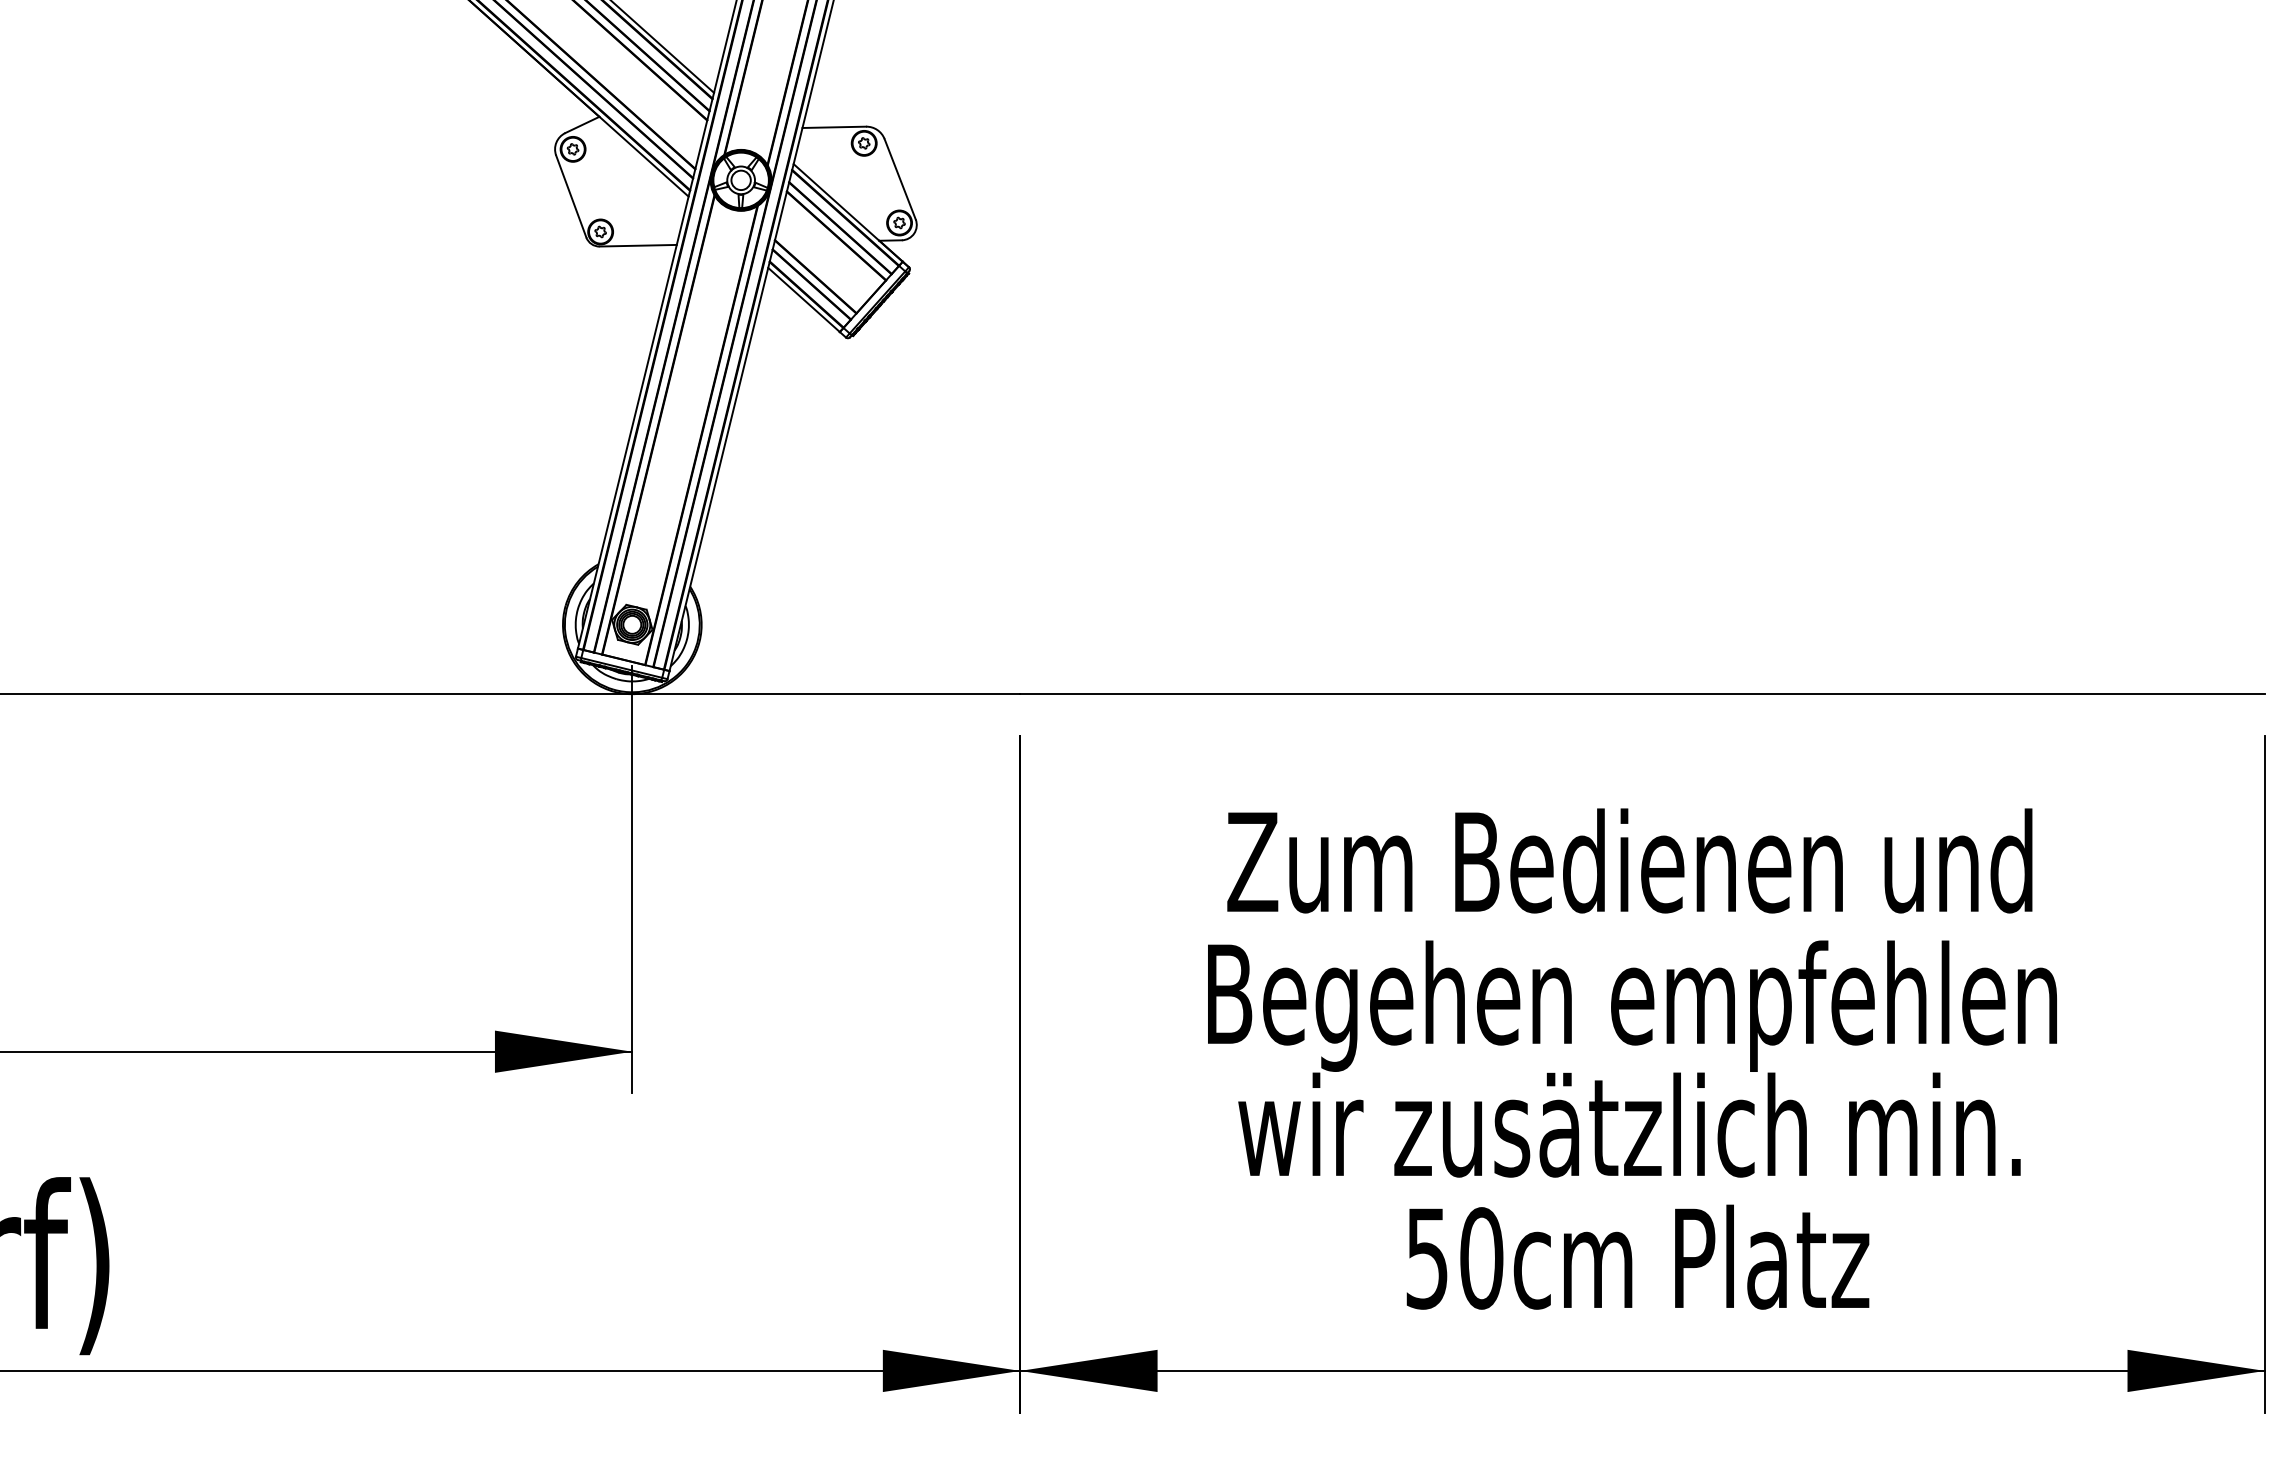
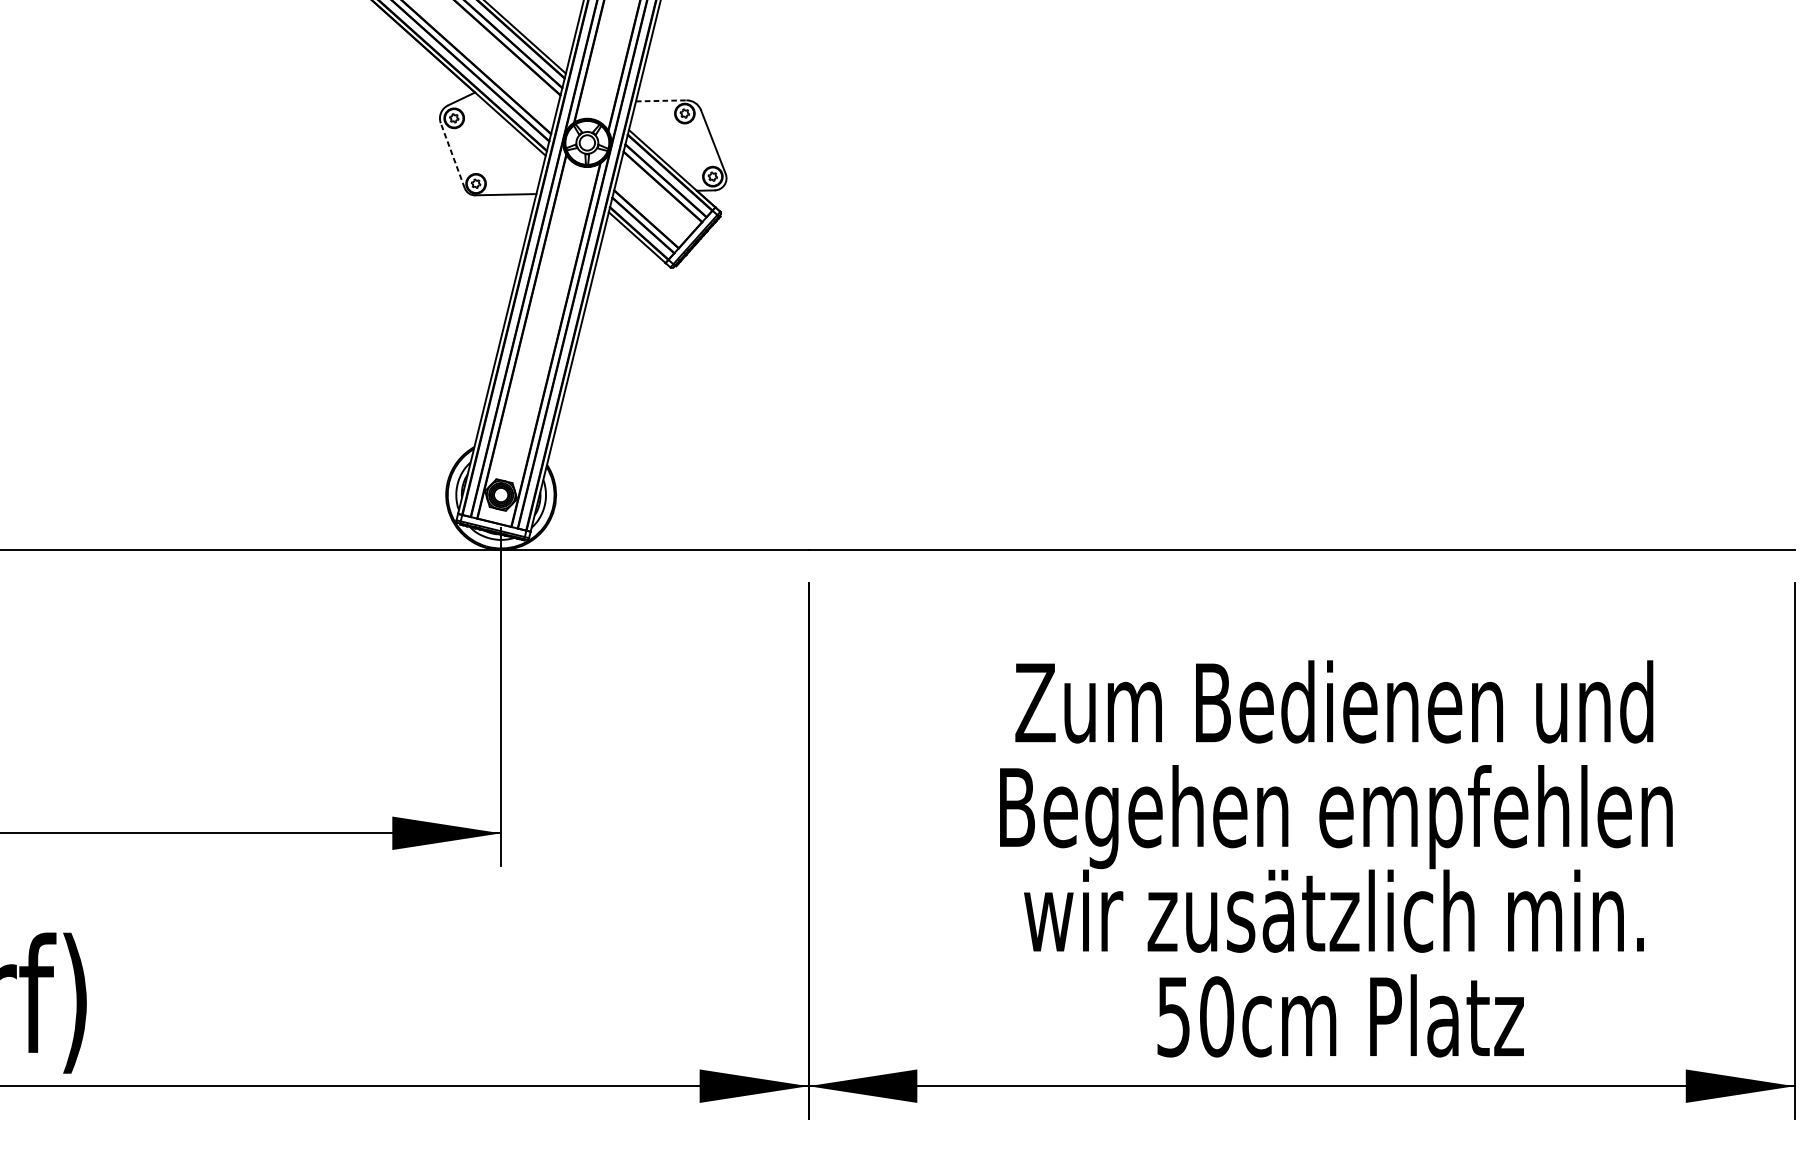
line: (834, 127) -> (661, 101), solid -> dashed
line: (571, 196) -> (452, 155), solid -> dashed
text: (1632, 1058) -> (1336, 858), moved

